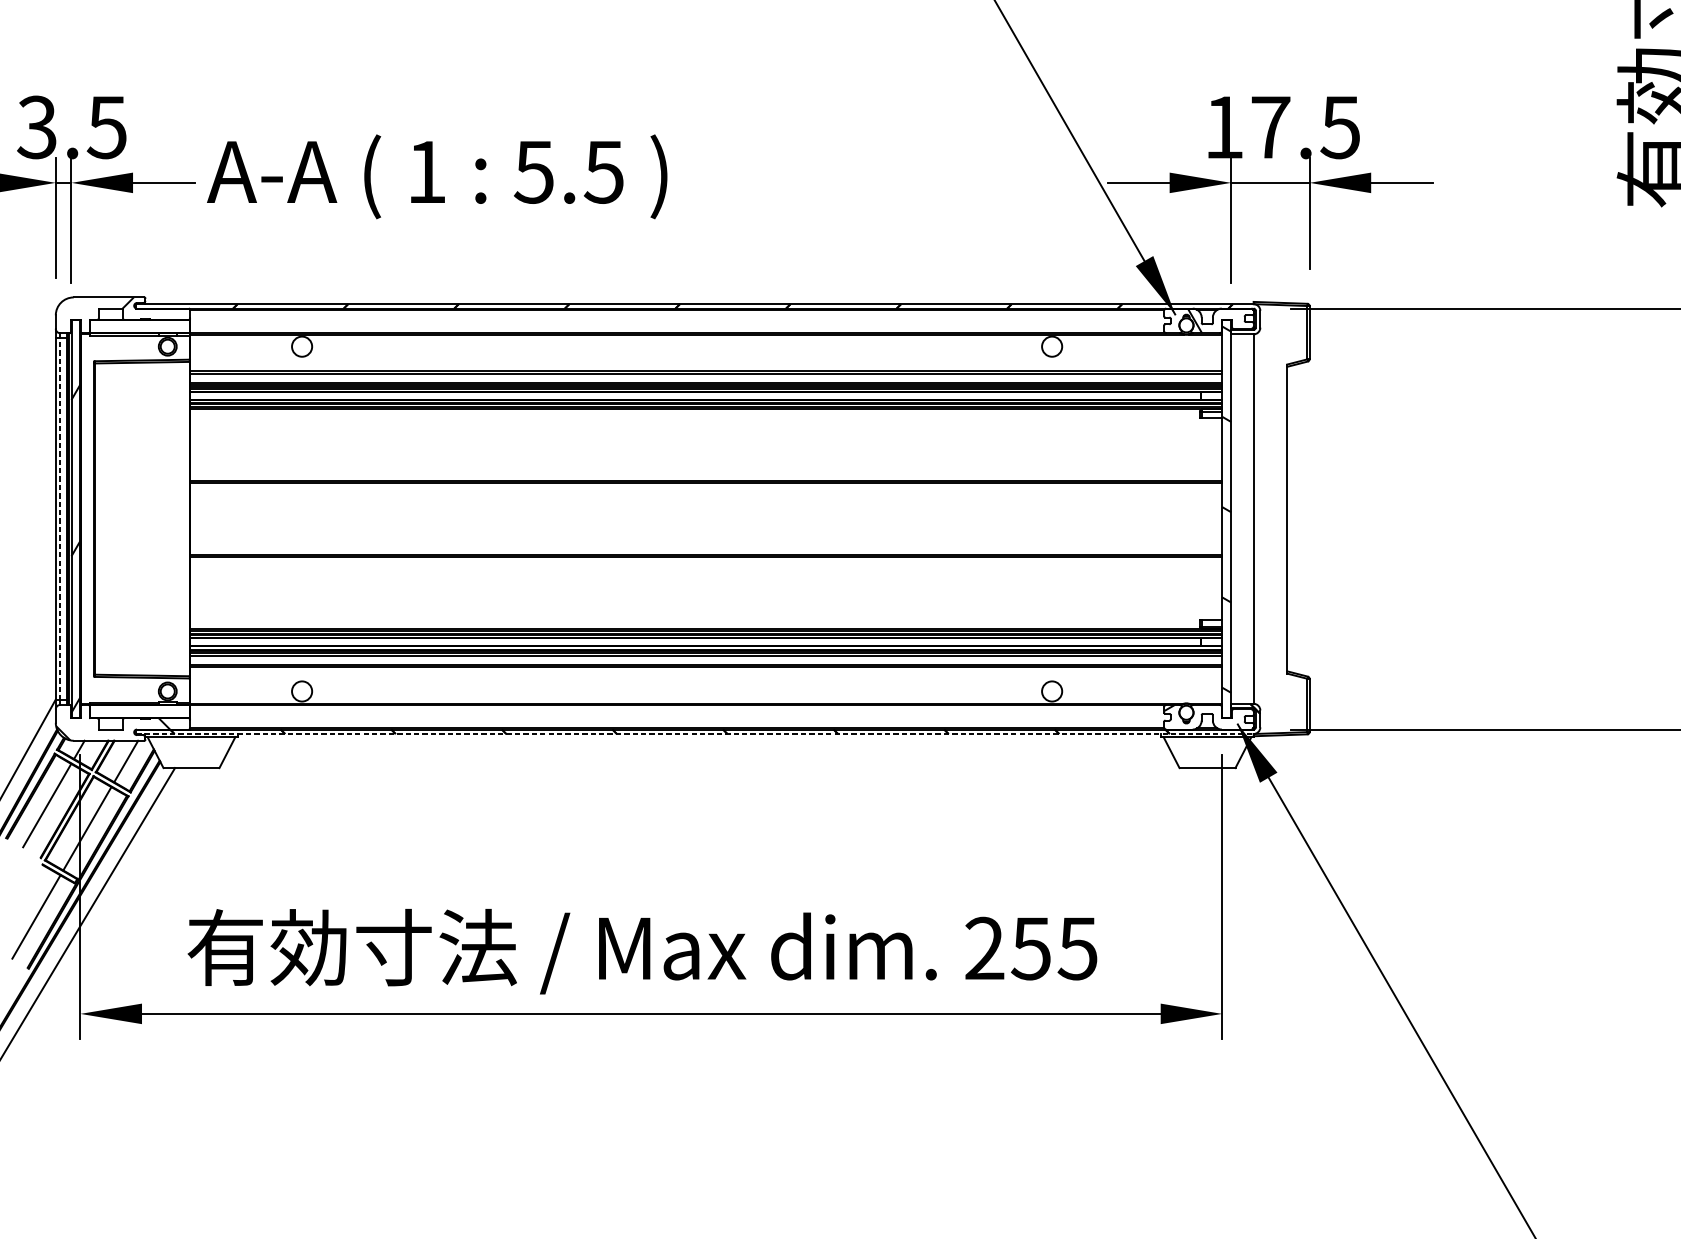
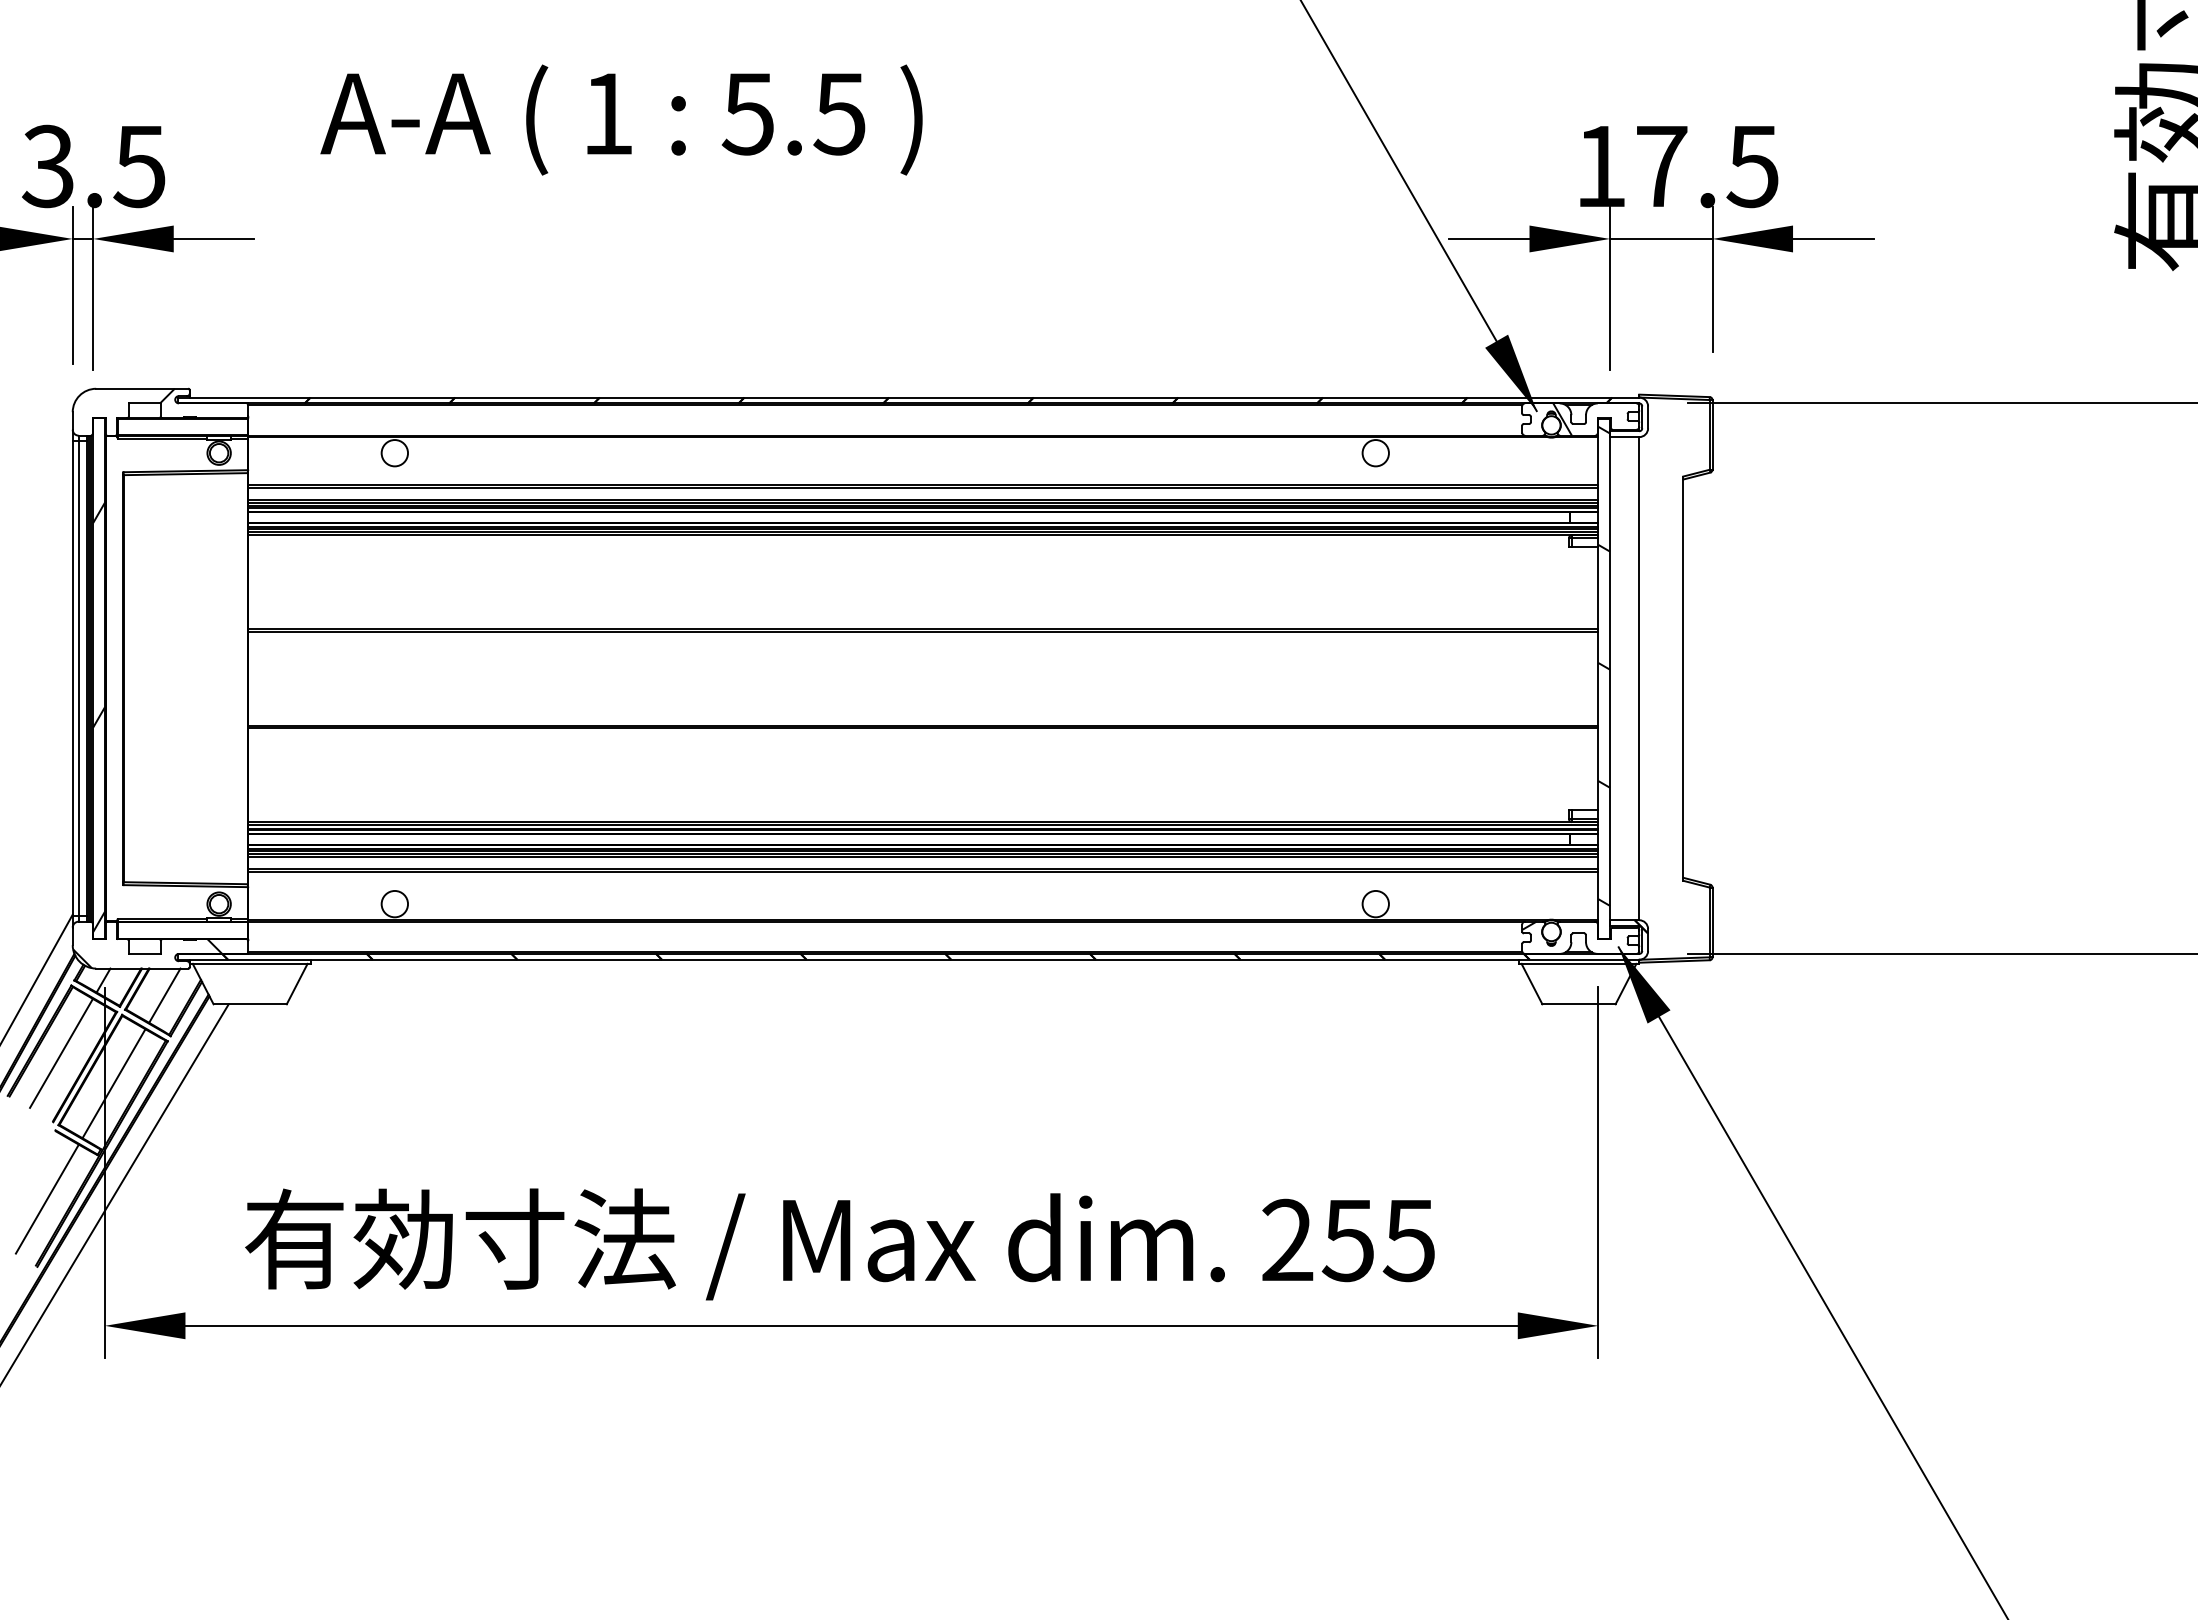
text: (437, 176) -> (621, 119), moved
line: (60, 518) -> (78, 678), dashed -> solid
line: (694, 733) -> (908, 959), dashed -> solid

